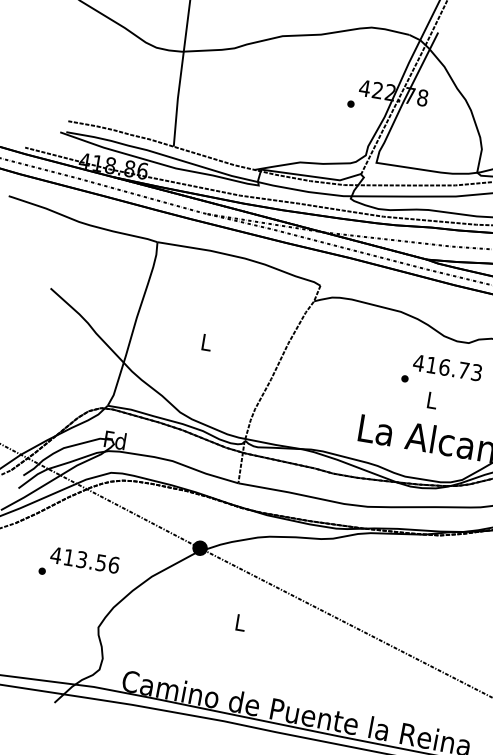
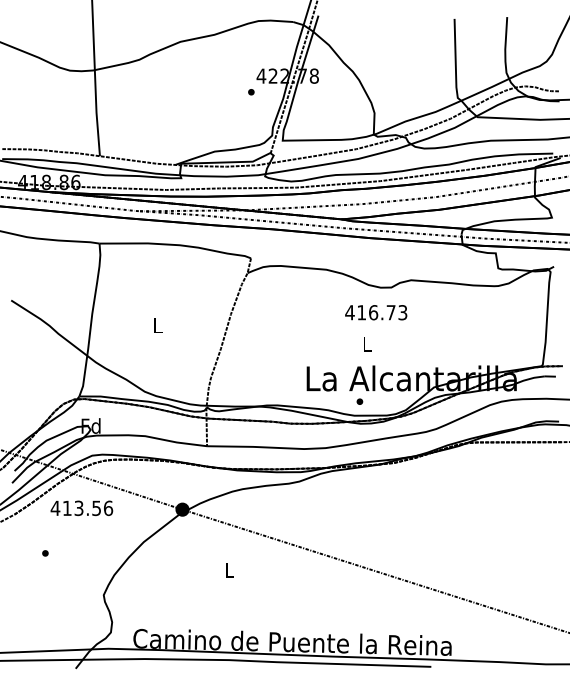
part: (404, 378) -> (359, 401), moved
text: (84, 560) -> (81, 508), moved

